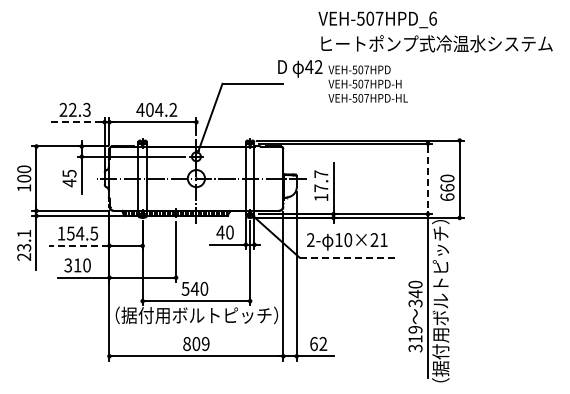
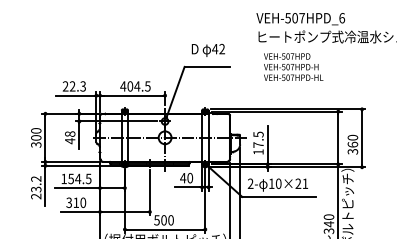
text: (300, 68) -> (208, 50), moved
text: (173, 109) -> (147, 86), 404.2 -> 404.5
line: (76, 122) -> (75, 95), dashed -> solid
text: (69, 173) -> (70, 134), 45 -> 48
text: (321, 174) -> (258, 134), 17.7 -> 17.5
line: (427, 178) -> (337, 137), dashed -> solid
text: (24, 188) -> (36, 145), 100 -> 300
text: (447, 197) -> (352, 151), 660 -> 360
text: (23, 233) -> (35, 178), 23.1 -> 23.2
line: (78, 245) -> (76, 187), dashed -> solid
line: (349, 257) -> (279, 196), dashed -> solid
text: (194, 288) -> (163, 220), 540 -> 500

